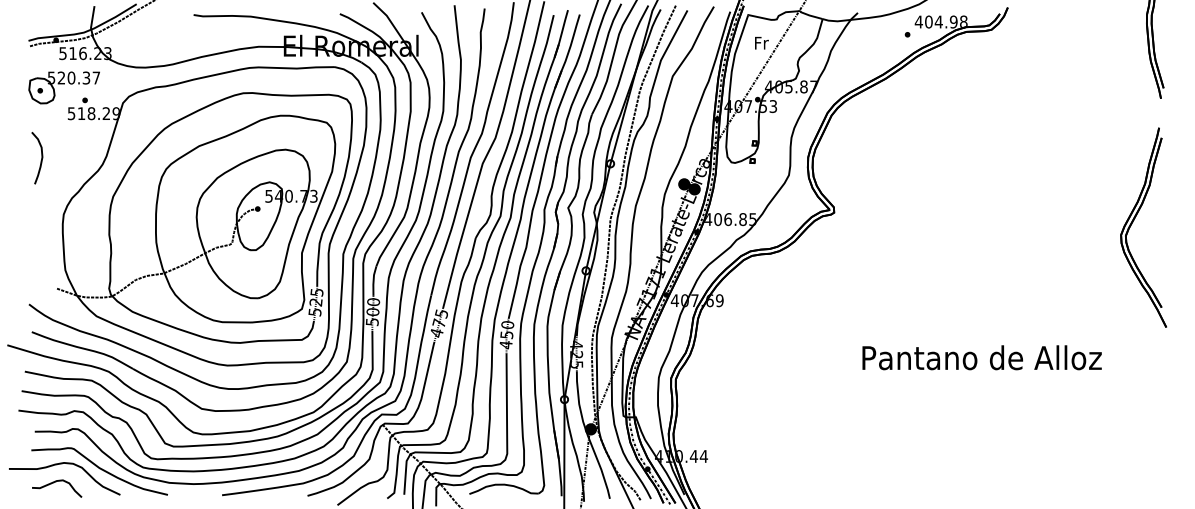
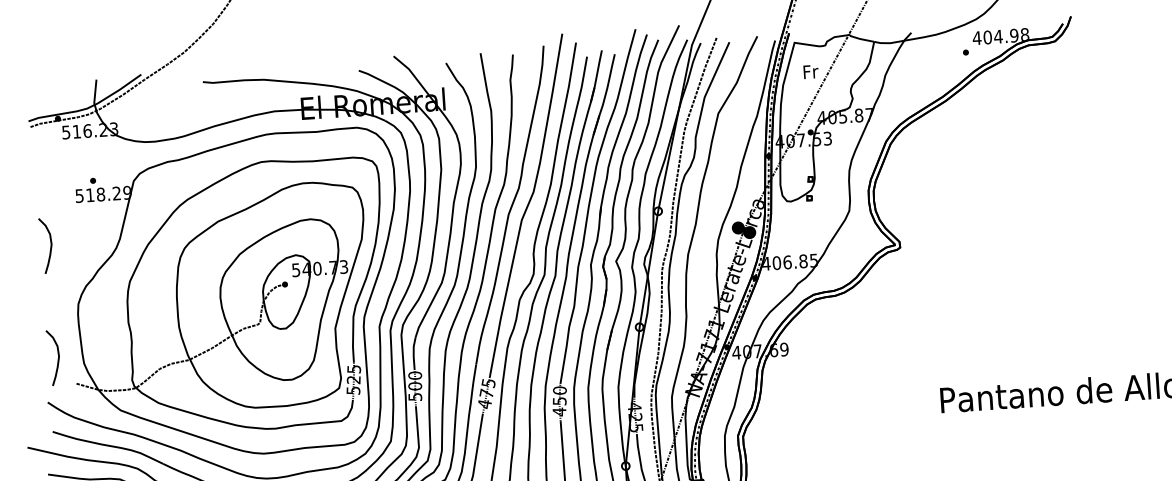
part: (63, 87) -> (69, 168), removed
curve: (40, 265) -> (57, 360), added

